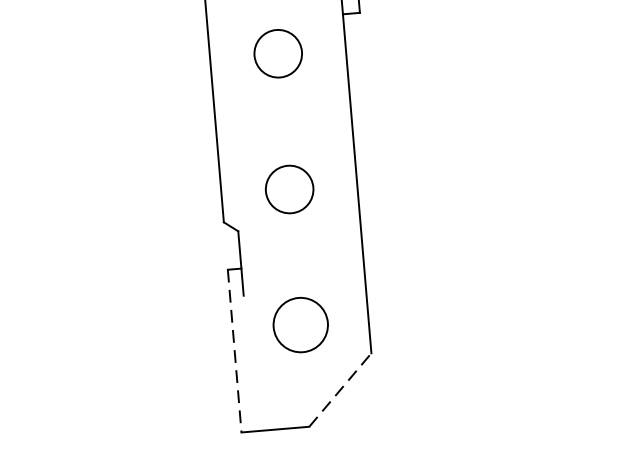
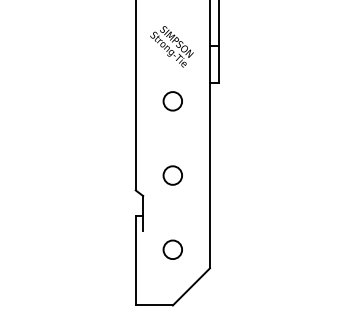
circle: (277, 54) -> (172, 101), size x0.71
circle: (288, 189) -> (172, 175), size x0.71
circle: (300, 324) -> (172, 249), size x0.62
line: (234, 350) -> (135, 260), dashed -> solid
line: (340, 389) -> (191, 286), dashed -> solid

